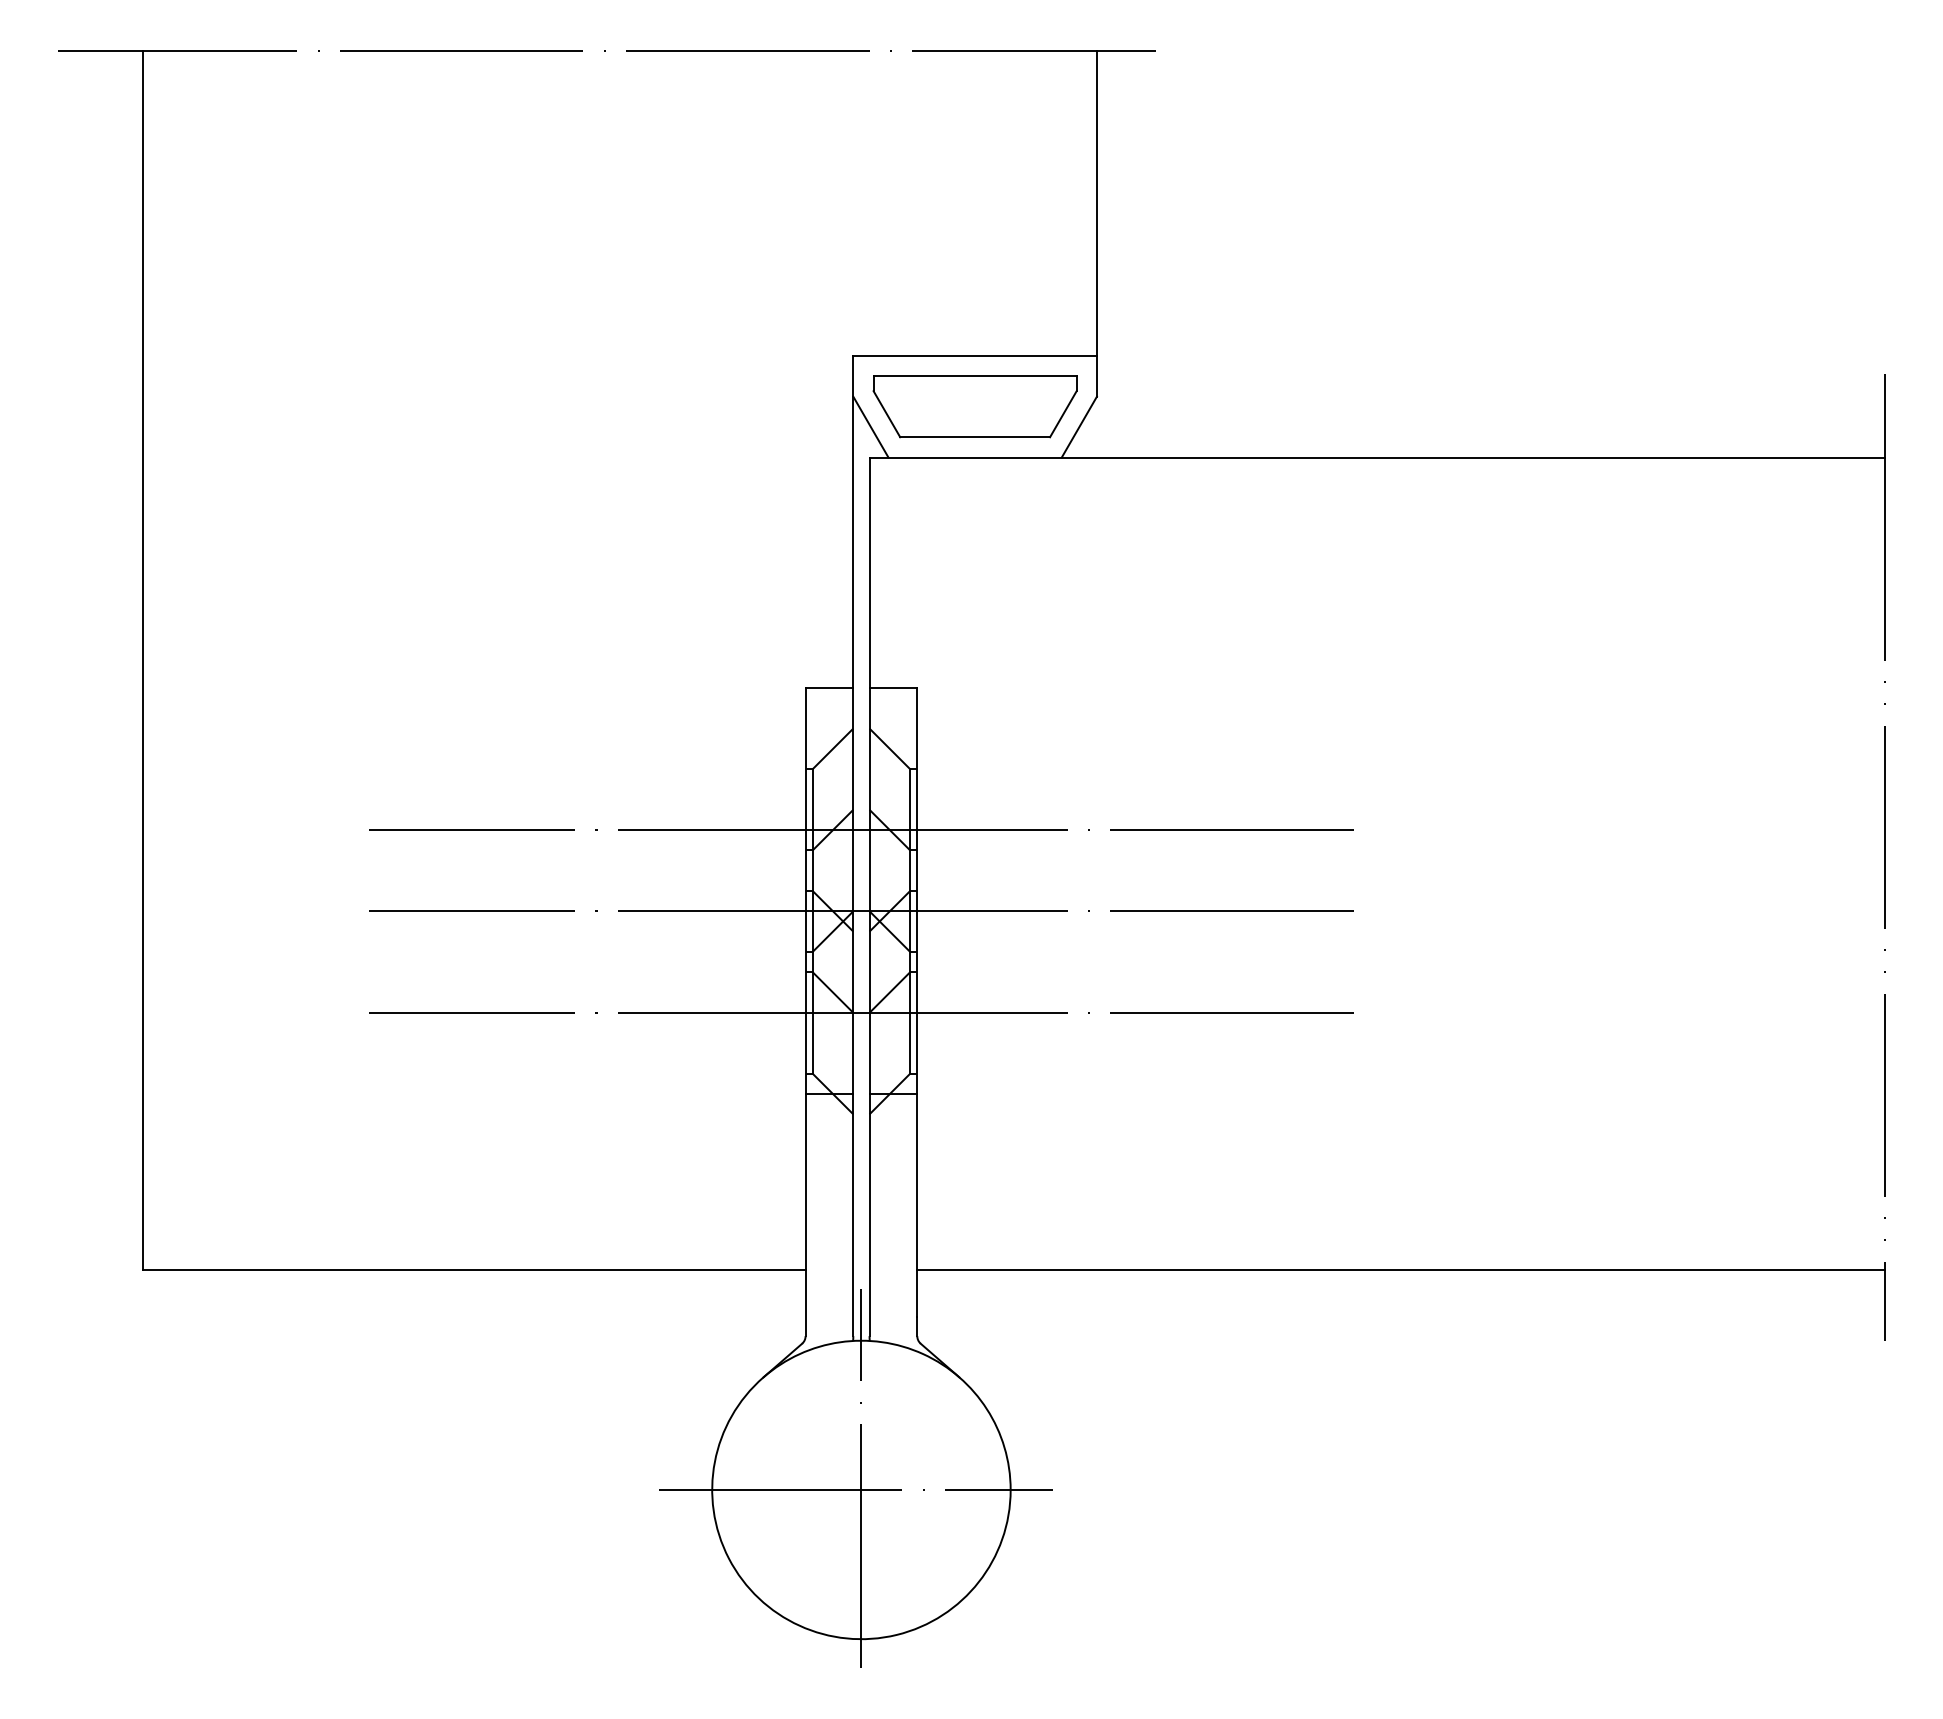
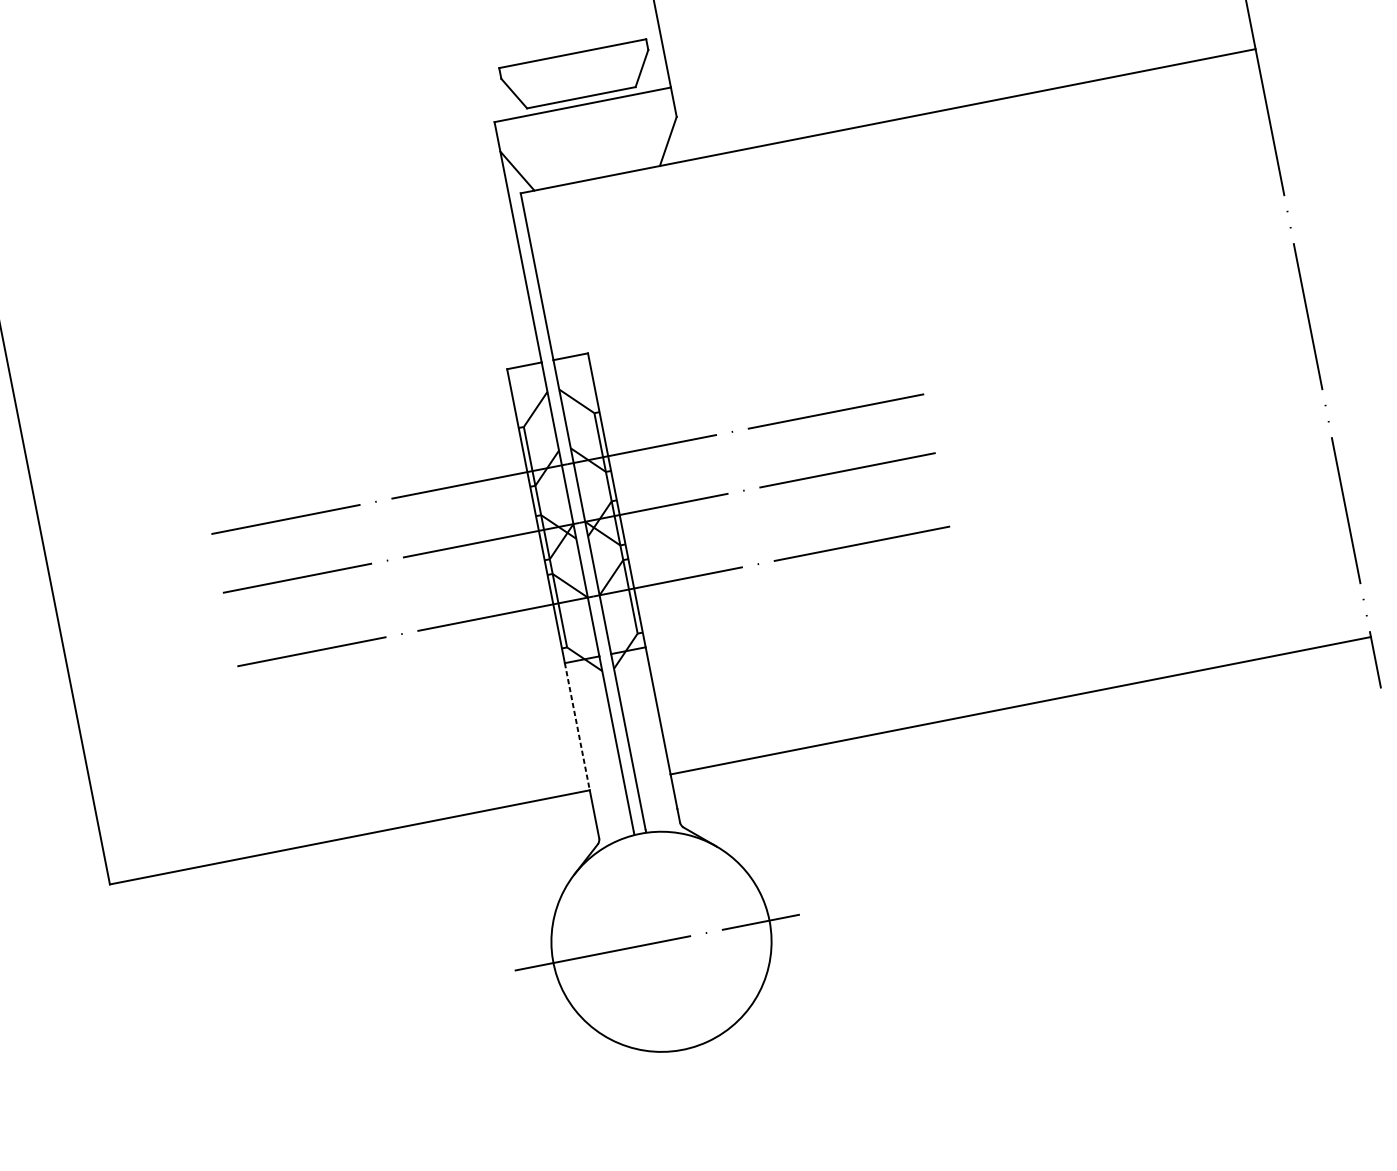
part: (974, 406) -> (576, 75), moved
line: (805, 1181) -> (577, 726), solid -> dashed
line: (861, 1478) -> (659, 933), removed

